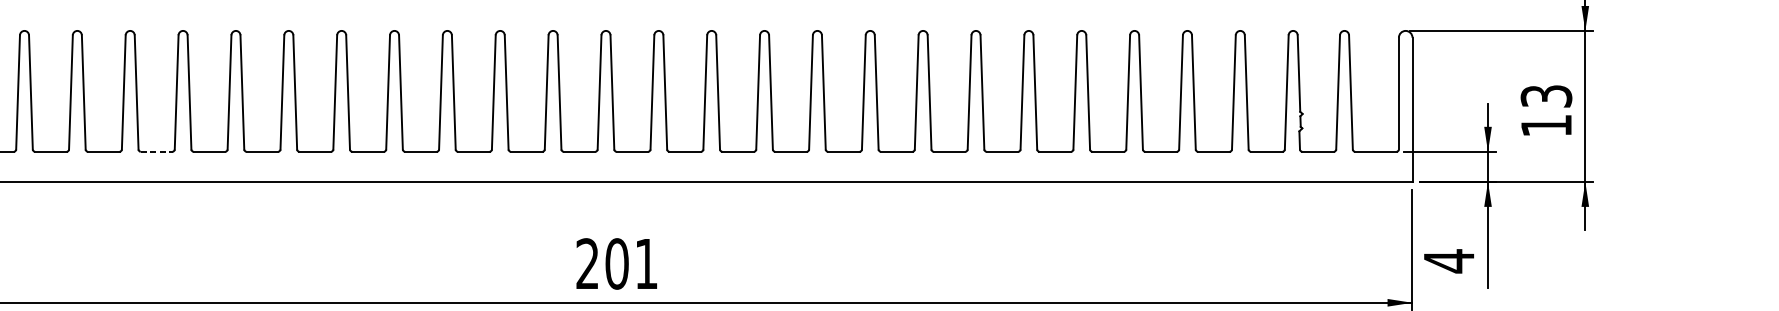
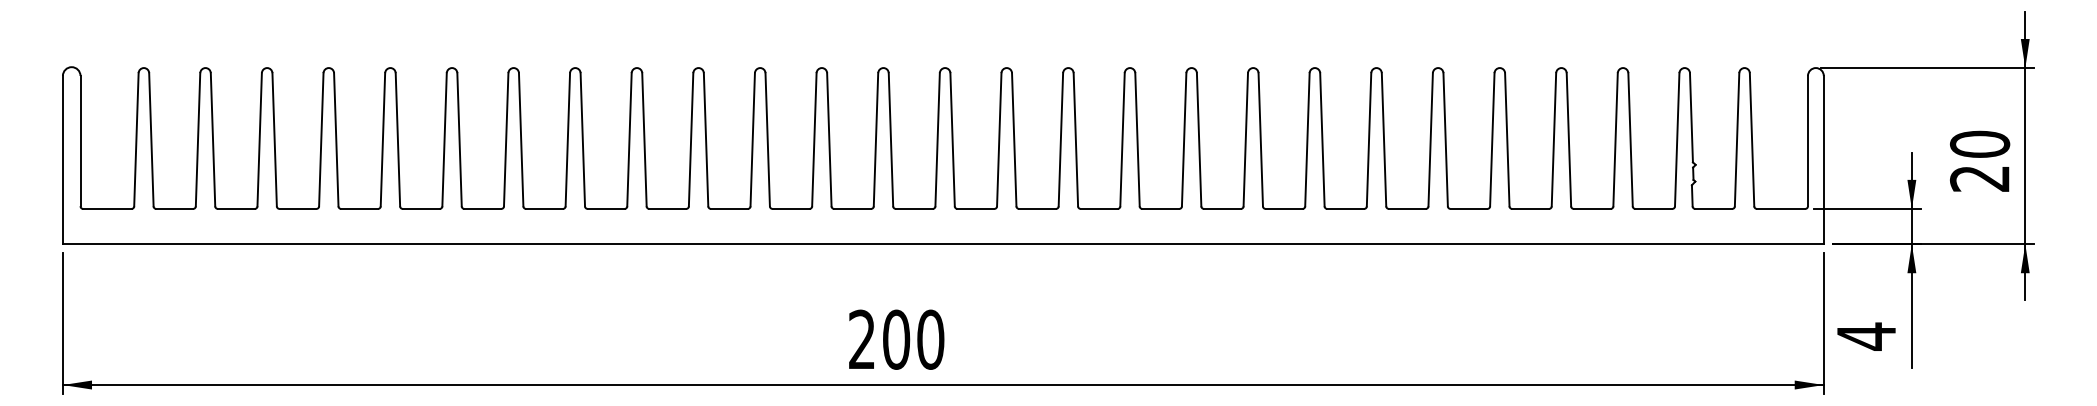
text: (1546, 110) -> (1979, 160), 13 -> 20
line: (157, 151) -> (360, 208), dashed -> solid
text: (646, 263) -> (930, 339), 201 -> 200

